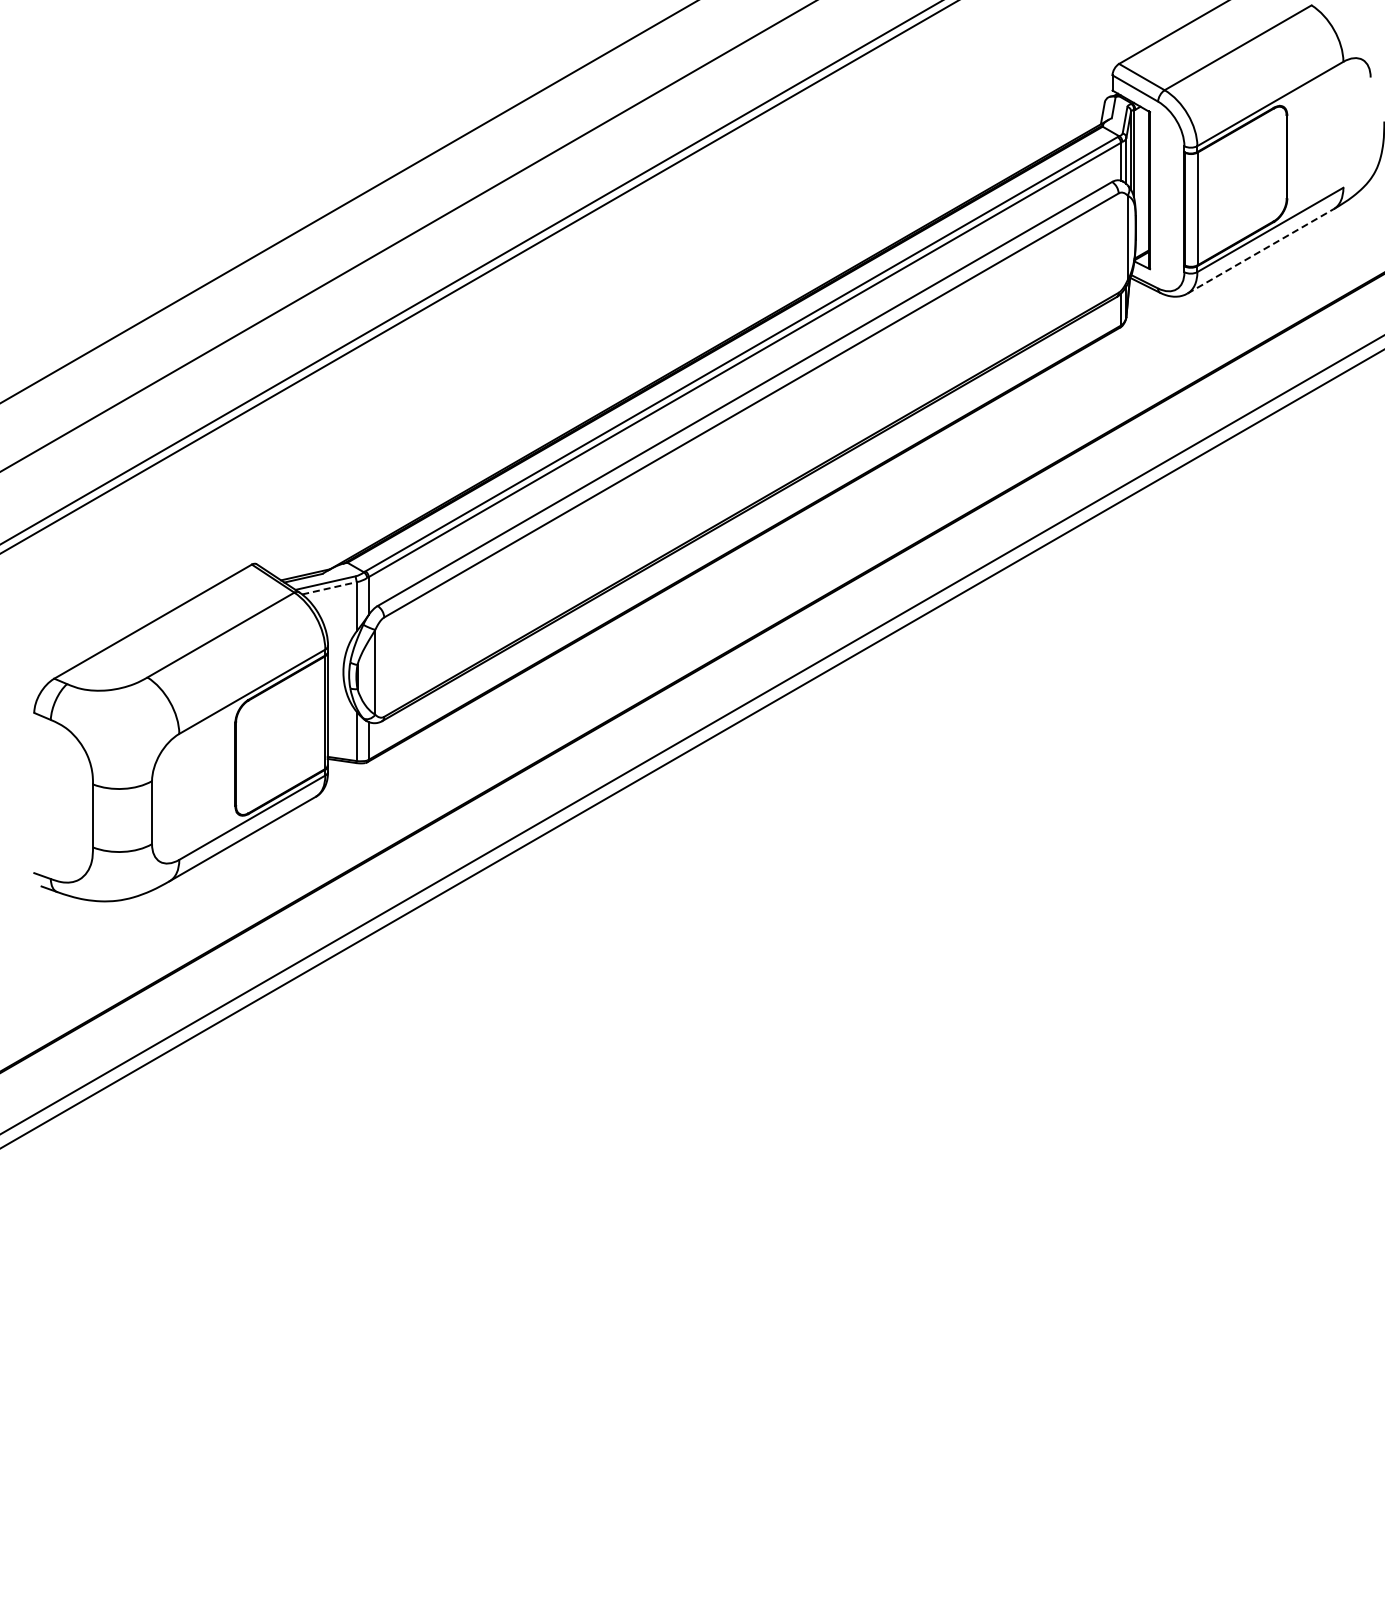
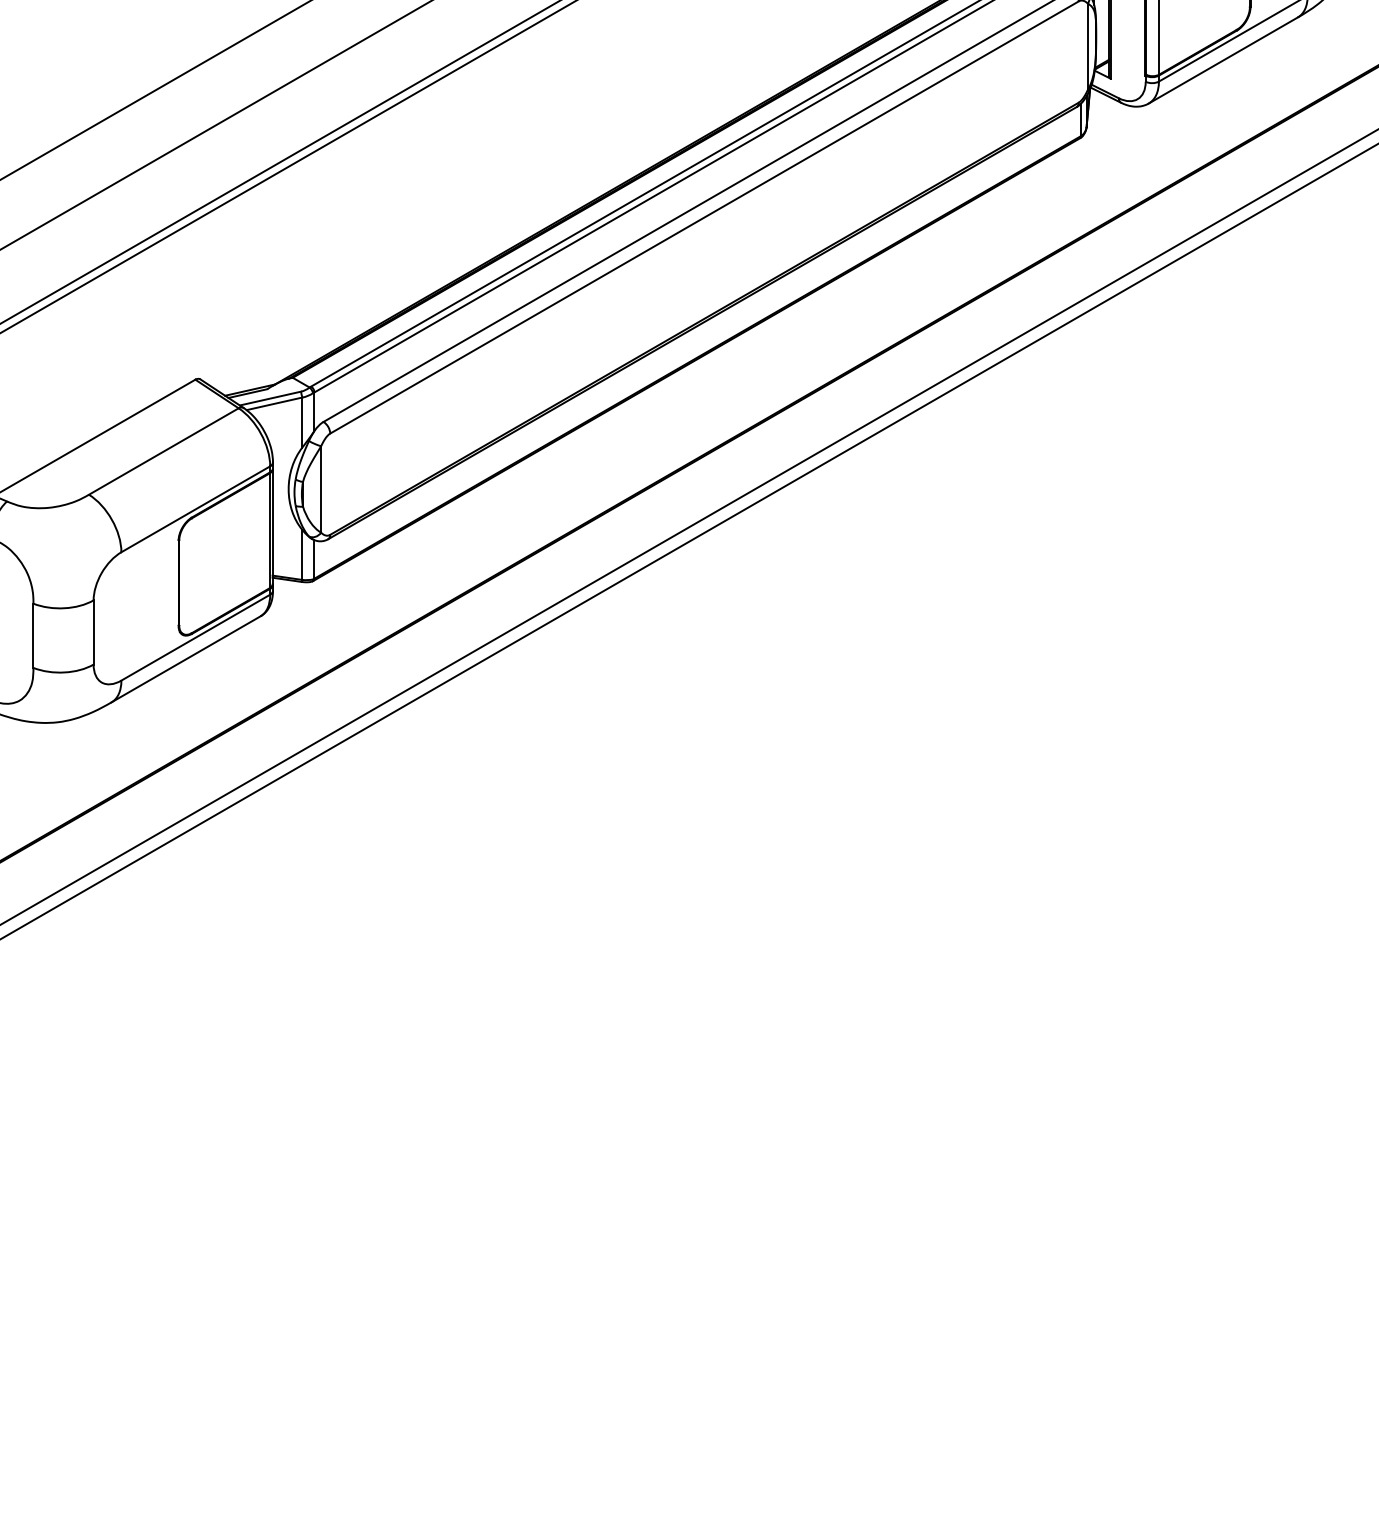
line: (1261, 251) -> (1224, 60), dashed -> solid
line: (330, 588) -> (275, 404), dashed -> solid

